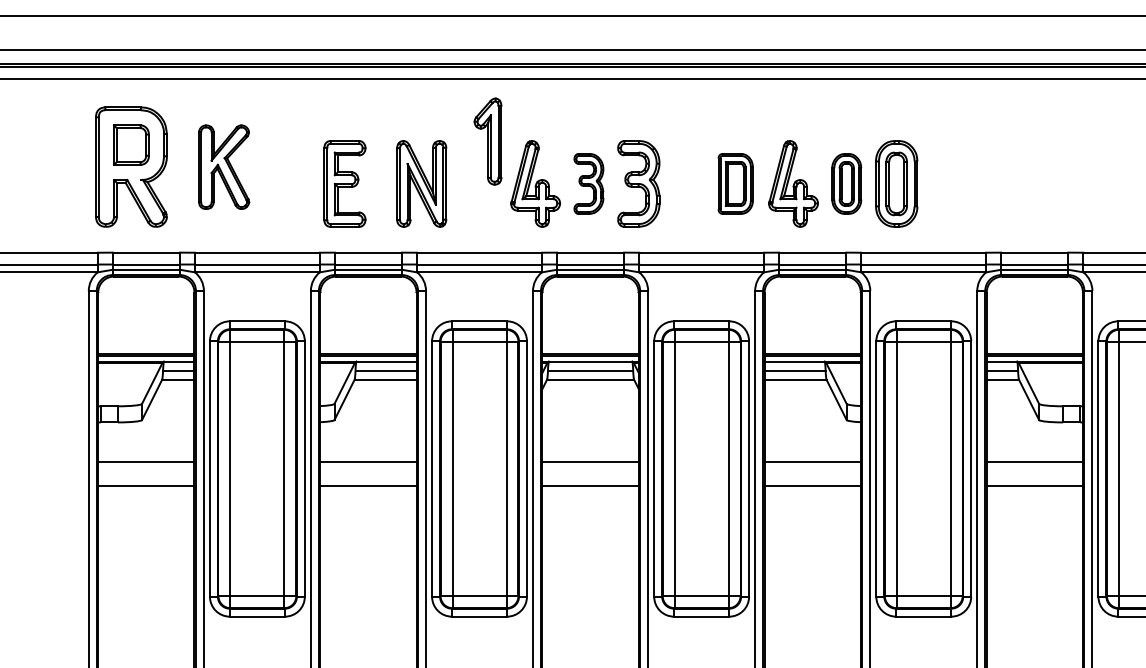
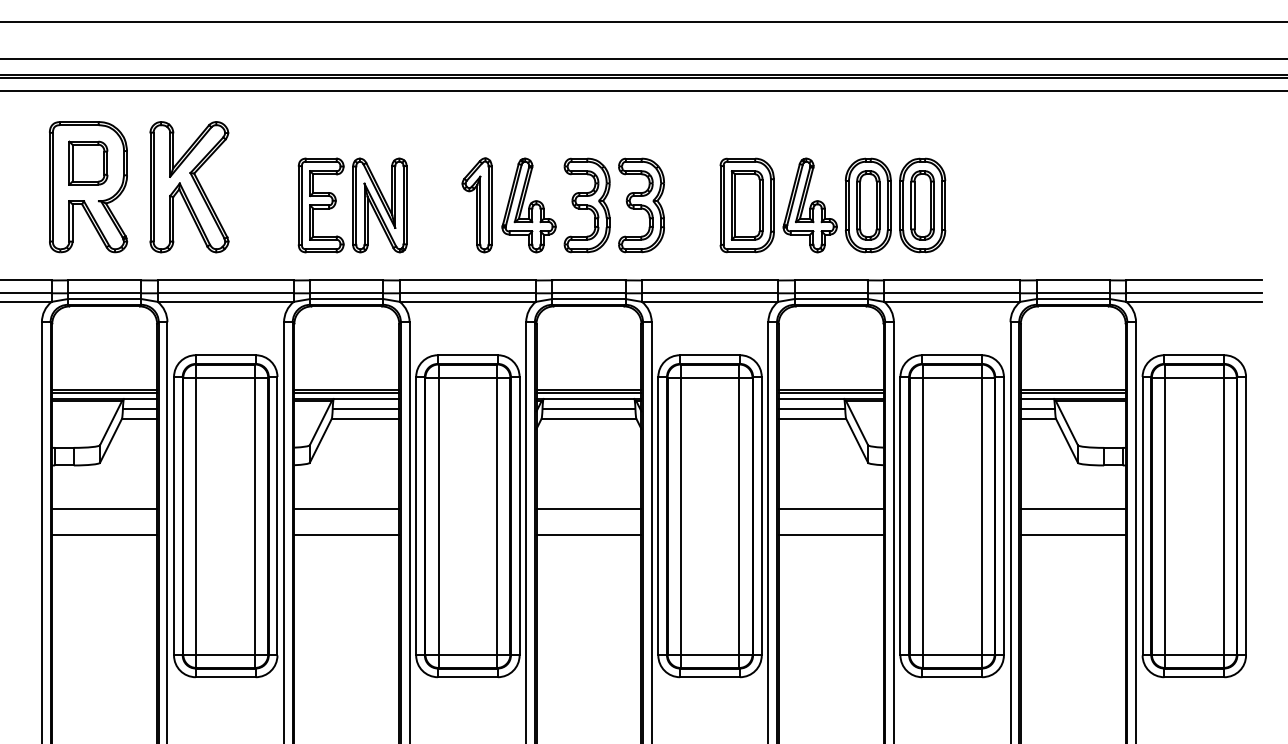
part: (487, 141) -> (476, 205), moved
part: (224, 167) -> (189, 187), size x1.43
part: (421, 183) -> (379, 205), moved
part: (588, 183) -> (586, 205), size x1.43
part: (735, 183) -> (746, 205), size x1.43
part: (846, 183) -> (867, 205), size x1.43

